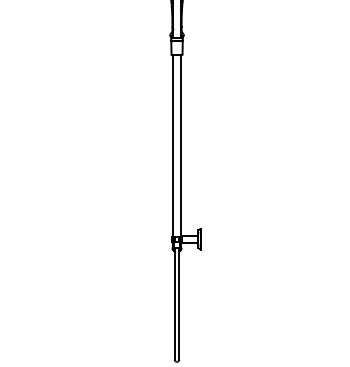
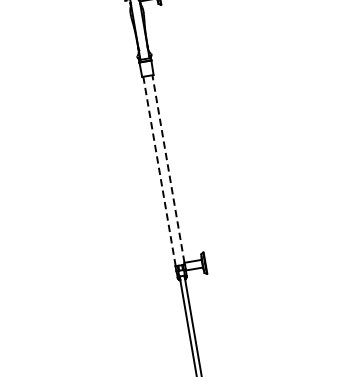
line: (181, 144) -> (168, 168), solid -> dashed
line: (172, 145) -> (159, 171), solid -> dashed

